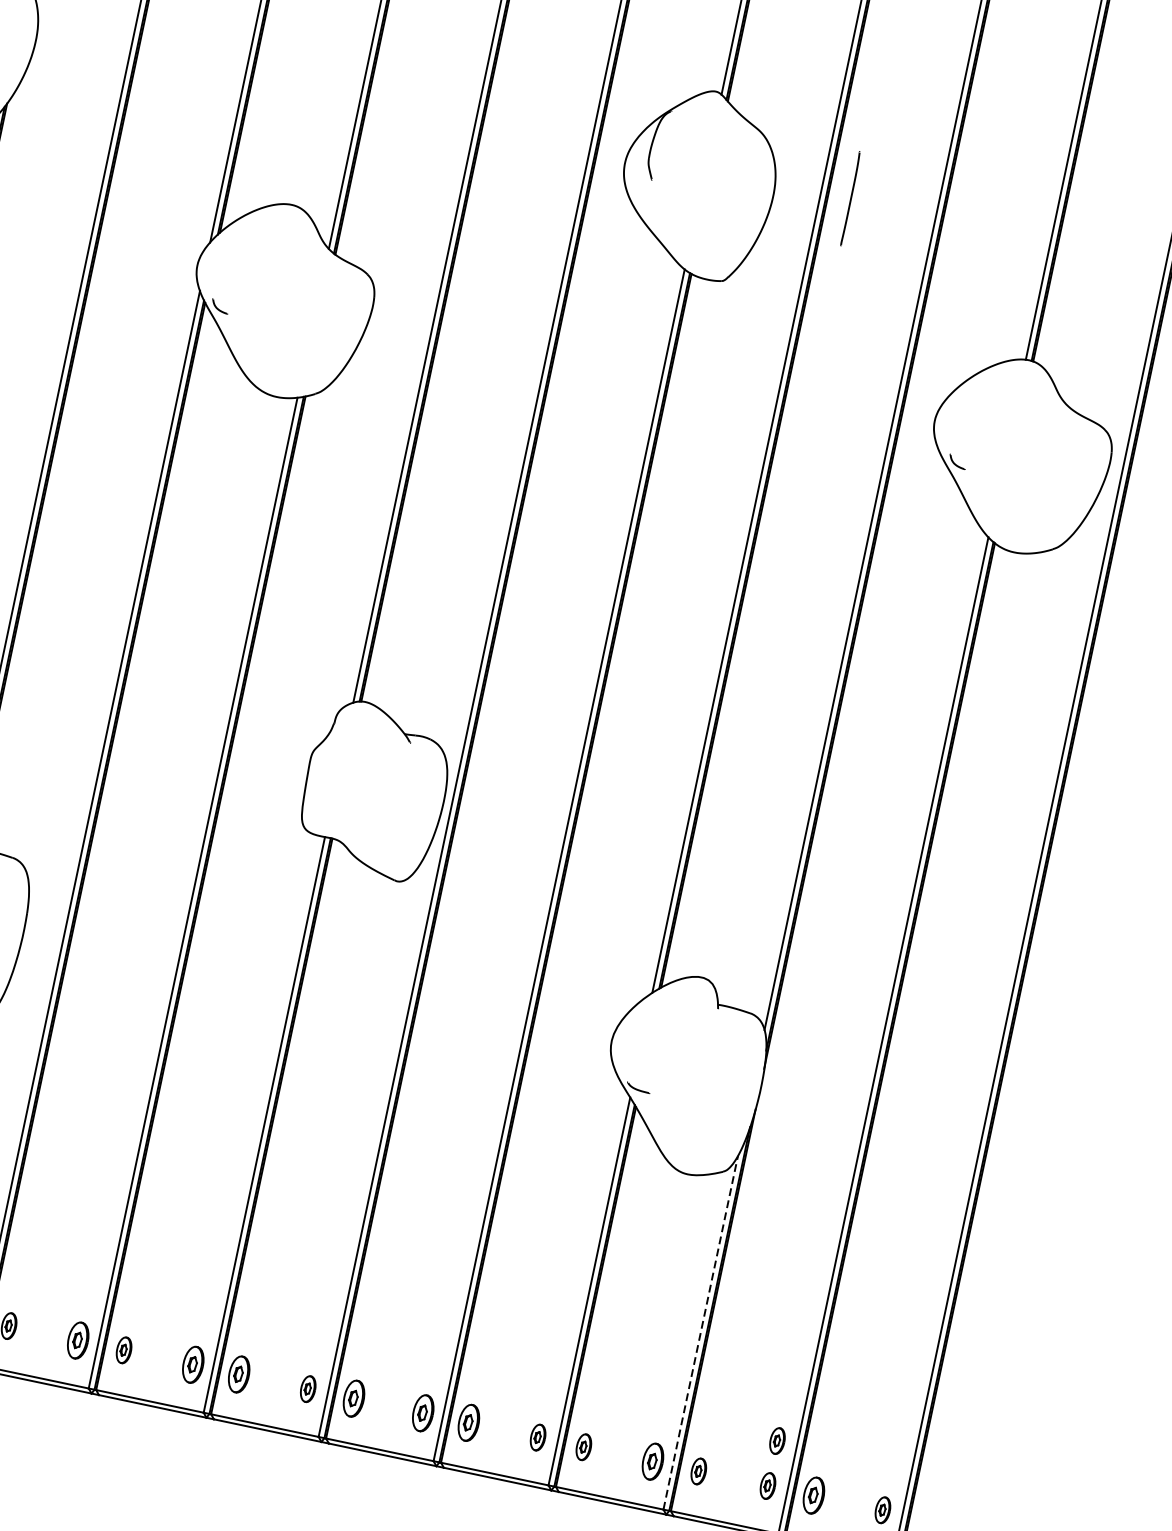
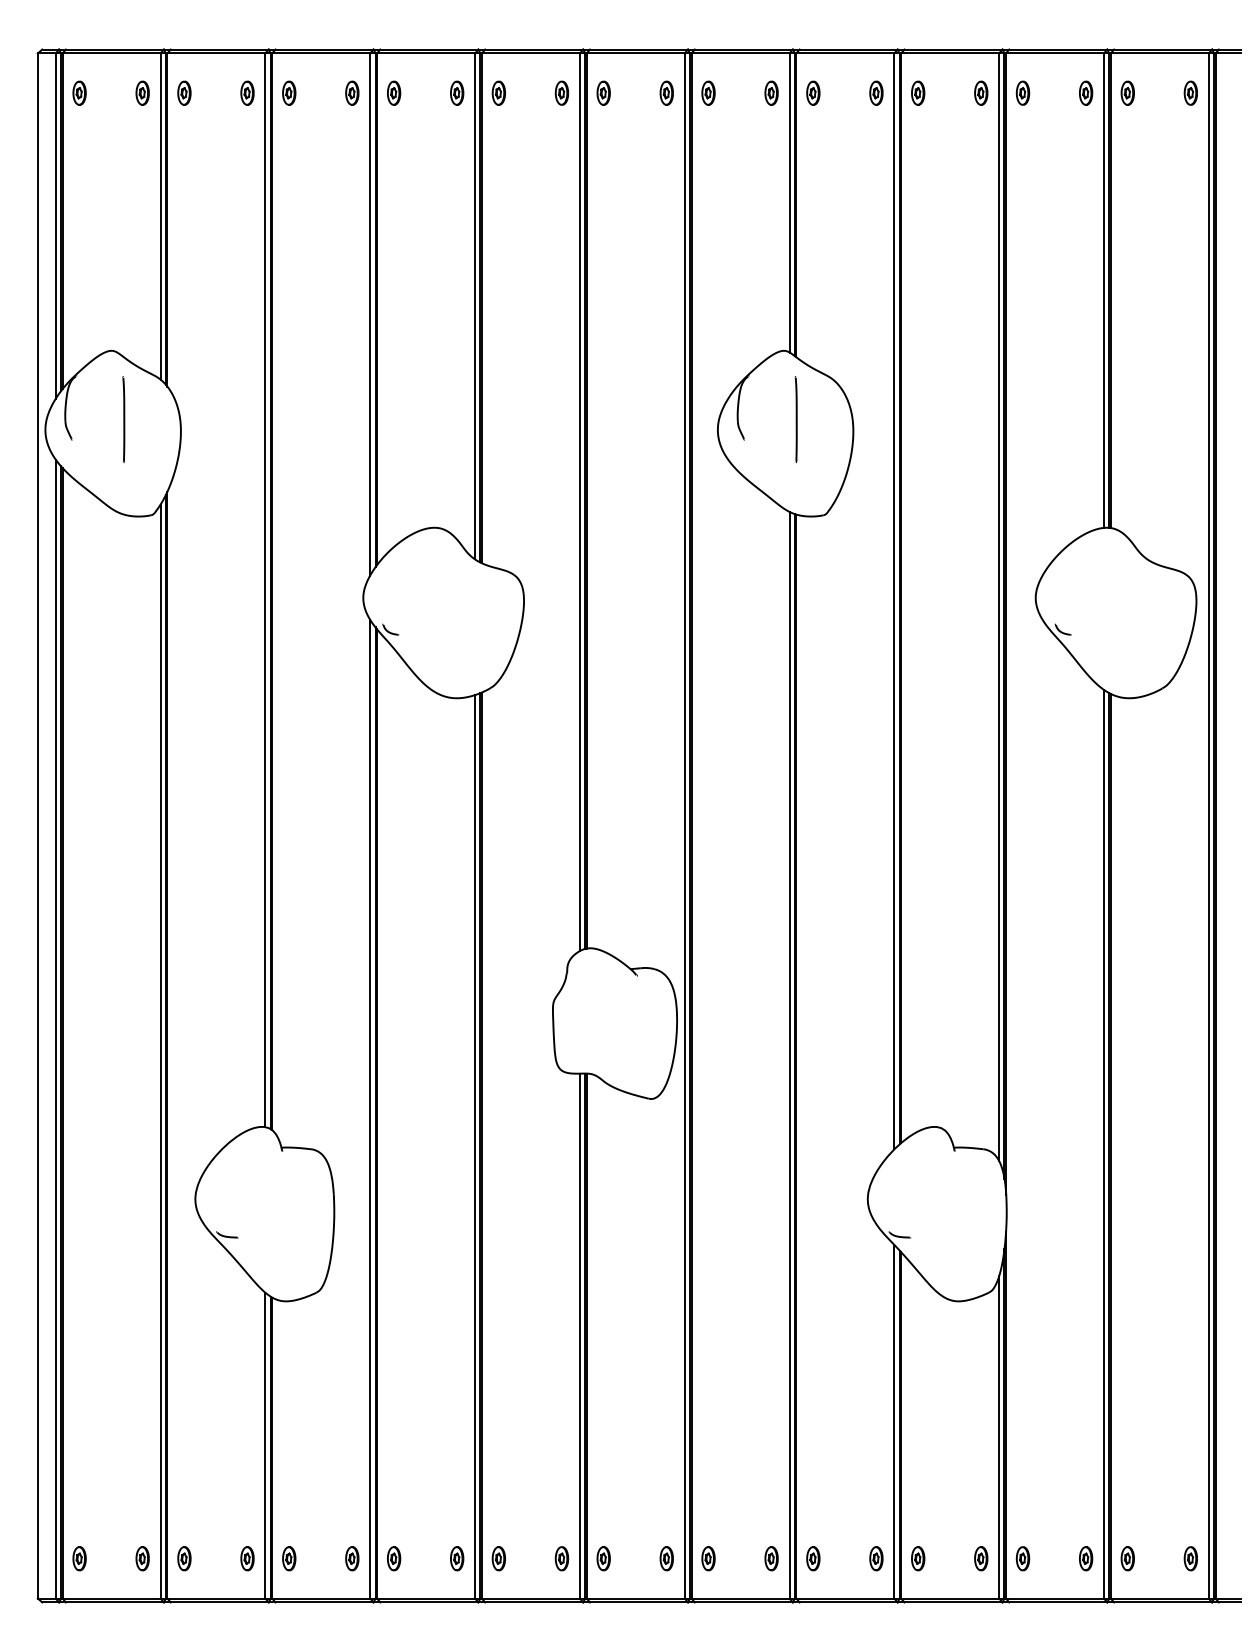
line: (849, 198) -> (795, 419), moved
line: (701, 1331) -> (999, 1436), dashed -> solid
part: (78, 1340) -> (457, 1558), size x0.71
part: (192, 1364) -> (561, 1558), size x0.71
part: (238, 1374) -> (603, 1558), size x0.71
part: (354, 1398) -> (708, 1558), size x0.71
part: (423, 1413) -> (771, 1558), size x0.71
part: (469, 1422) -> (813, 1558), size x0.71
part: (777, 1440) -> (1086, 1517), removed
part: (653, 1461) -> (981, 1558), size x0.71
part: (813, 1495) -> (1127, 1558), size x0.71

